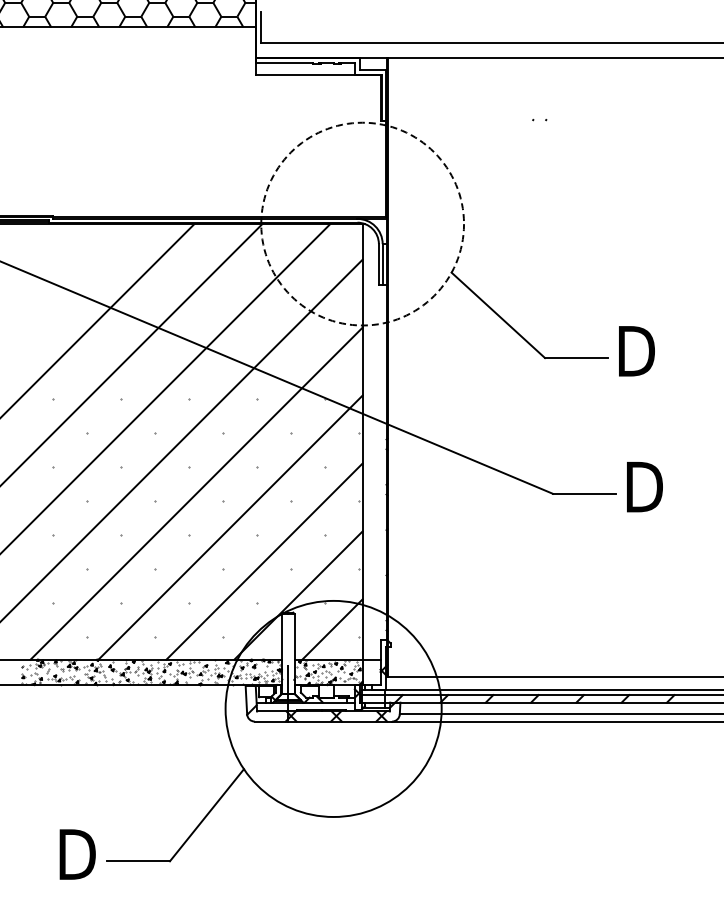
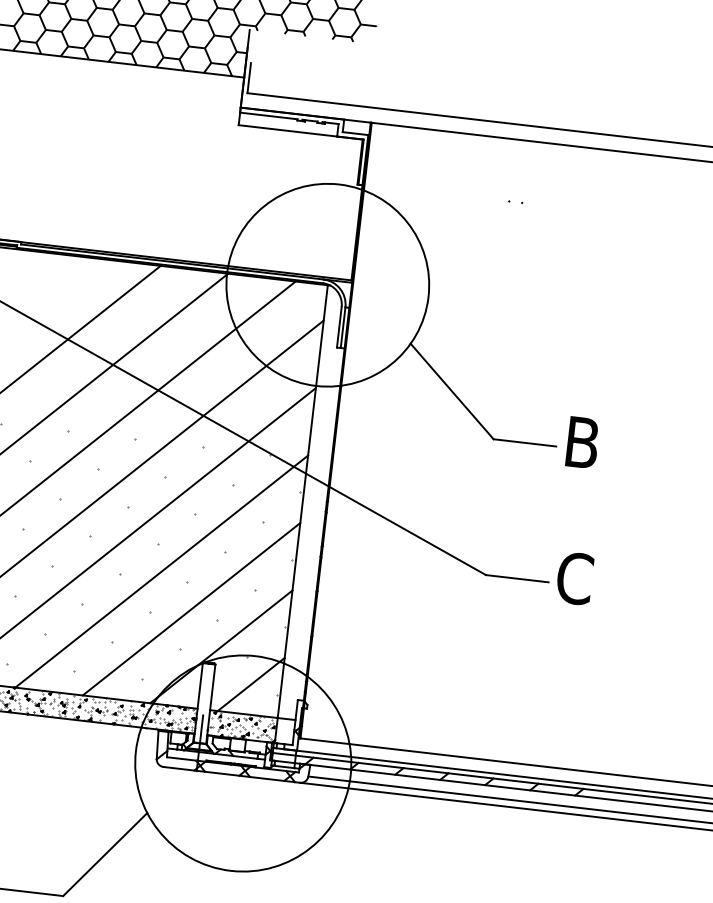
circle: (362, 223) -> (327, 284), dashed -> solid
text: (639, 351) -> (588, 443), D -> B
text: (643, 487) -> (576, 579), D -> C

